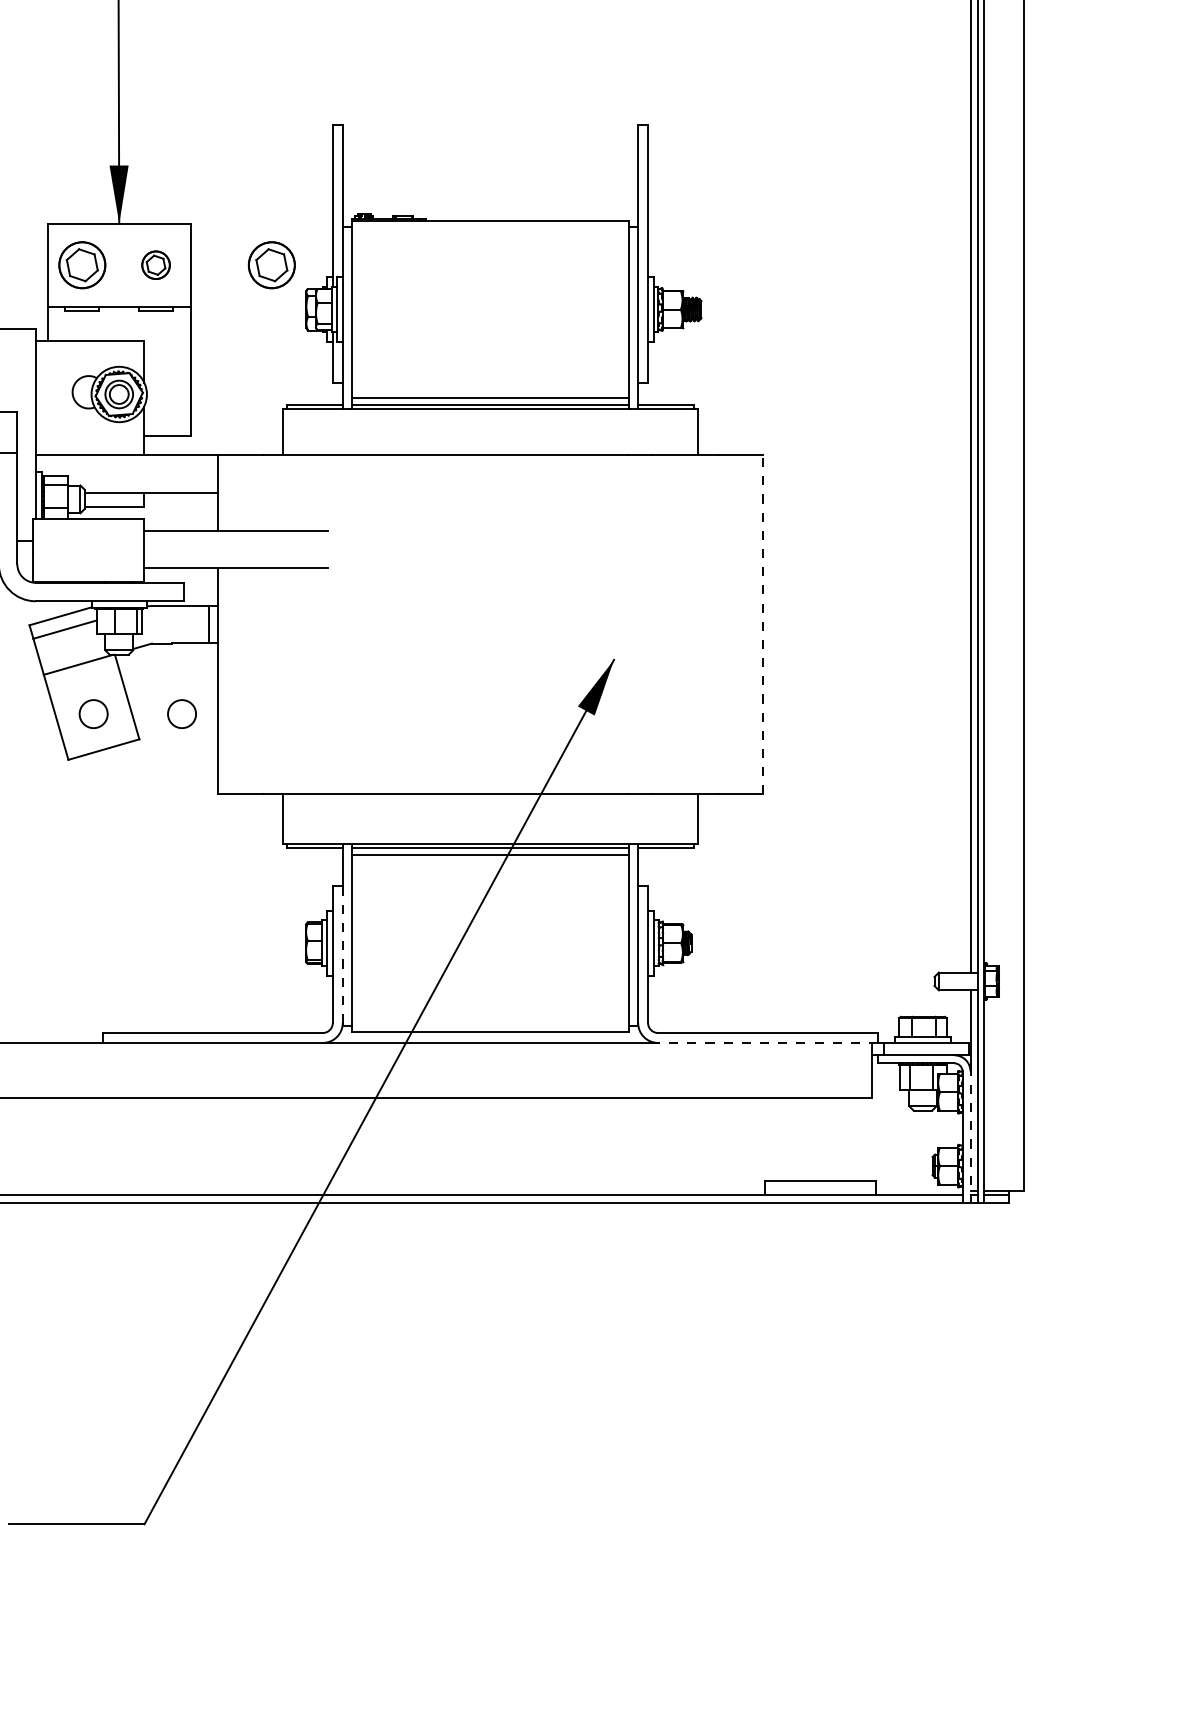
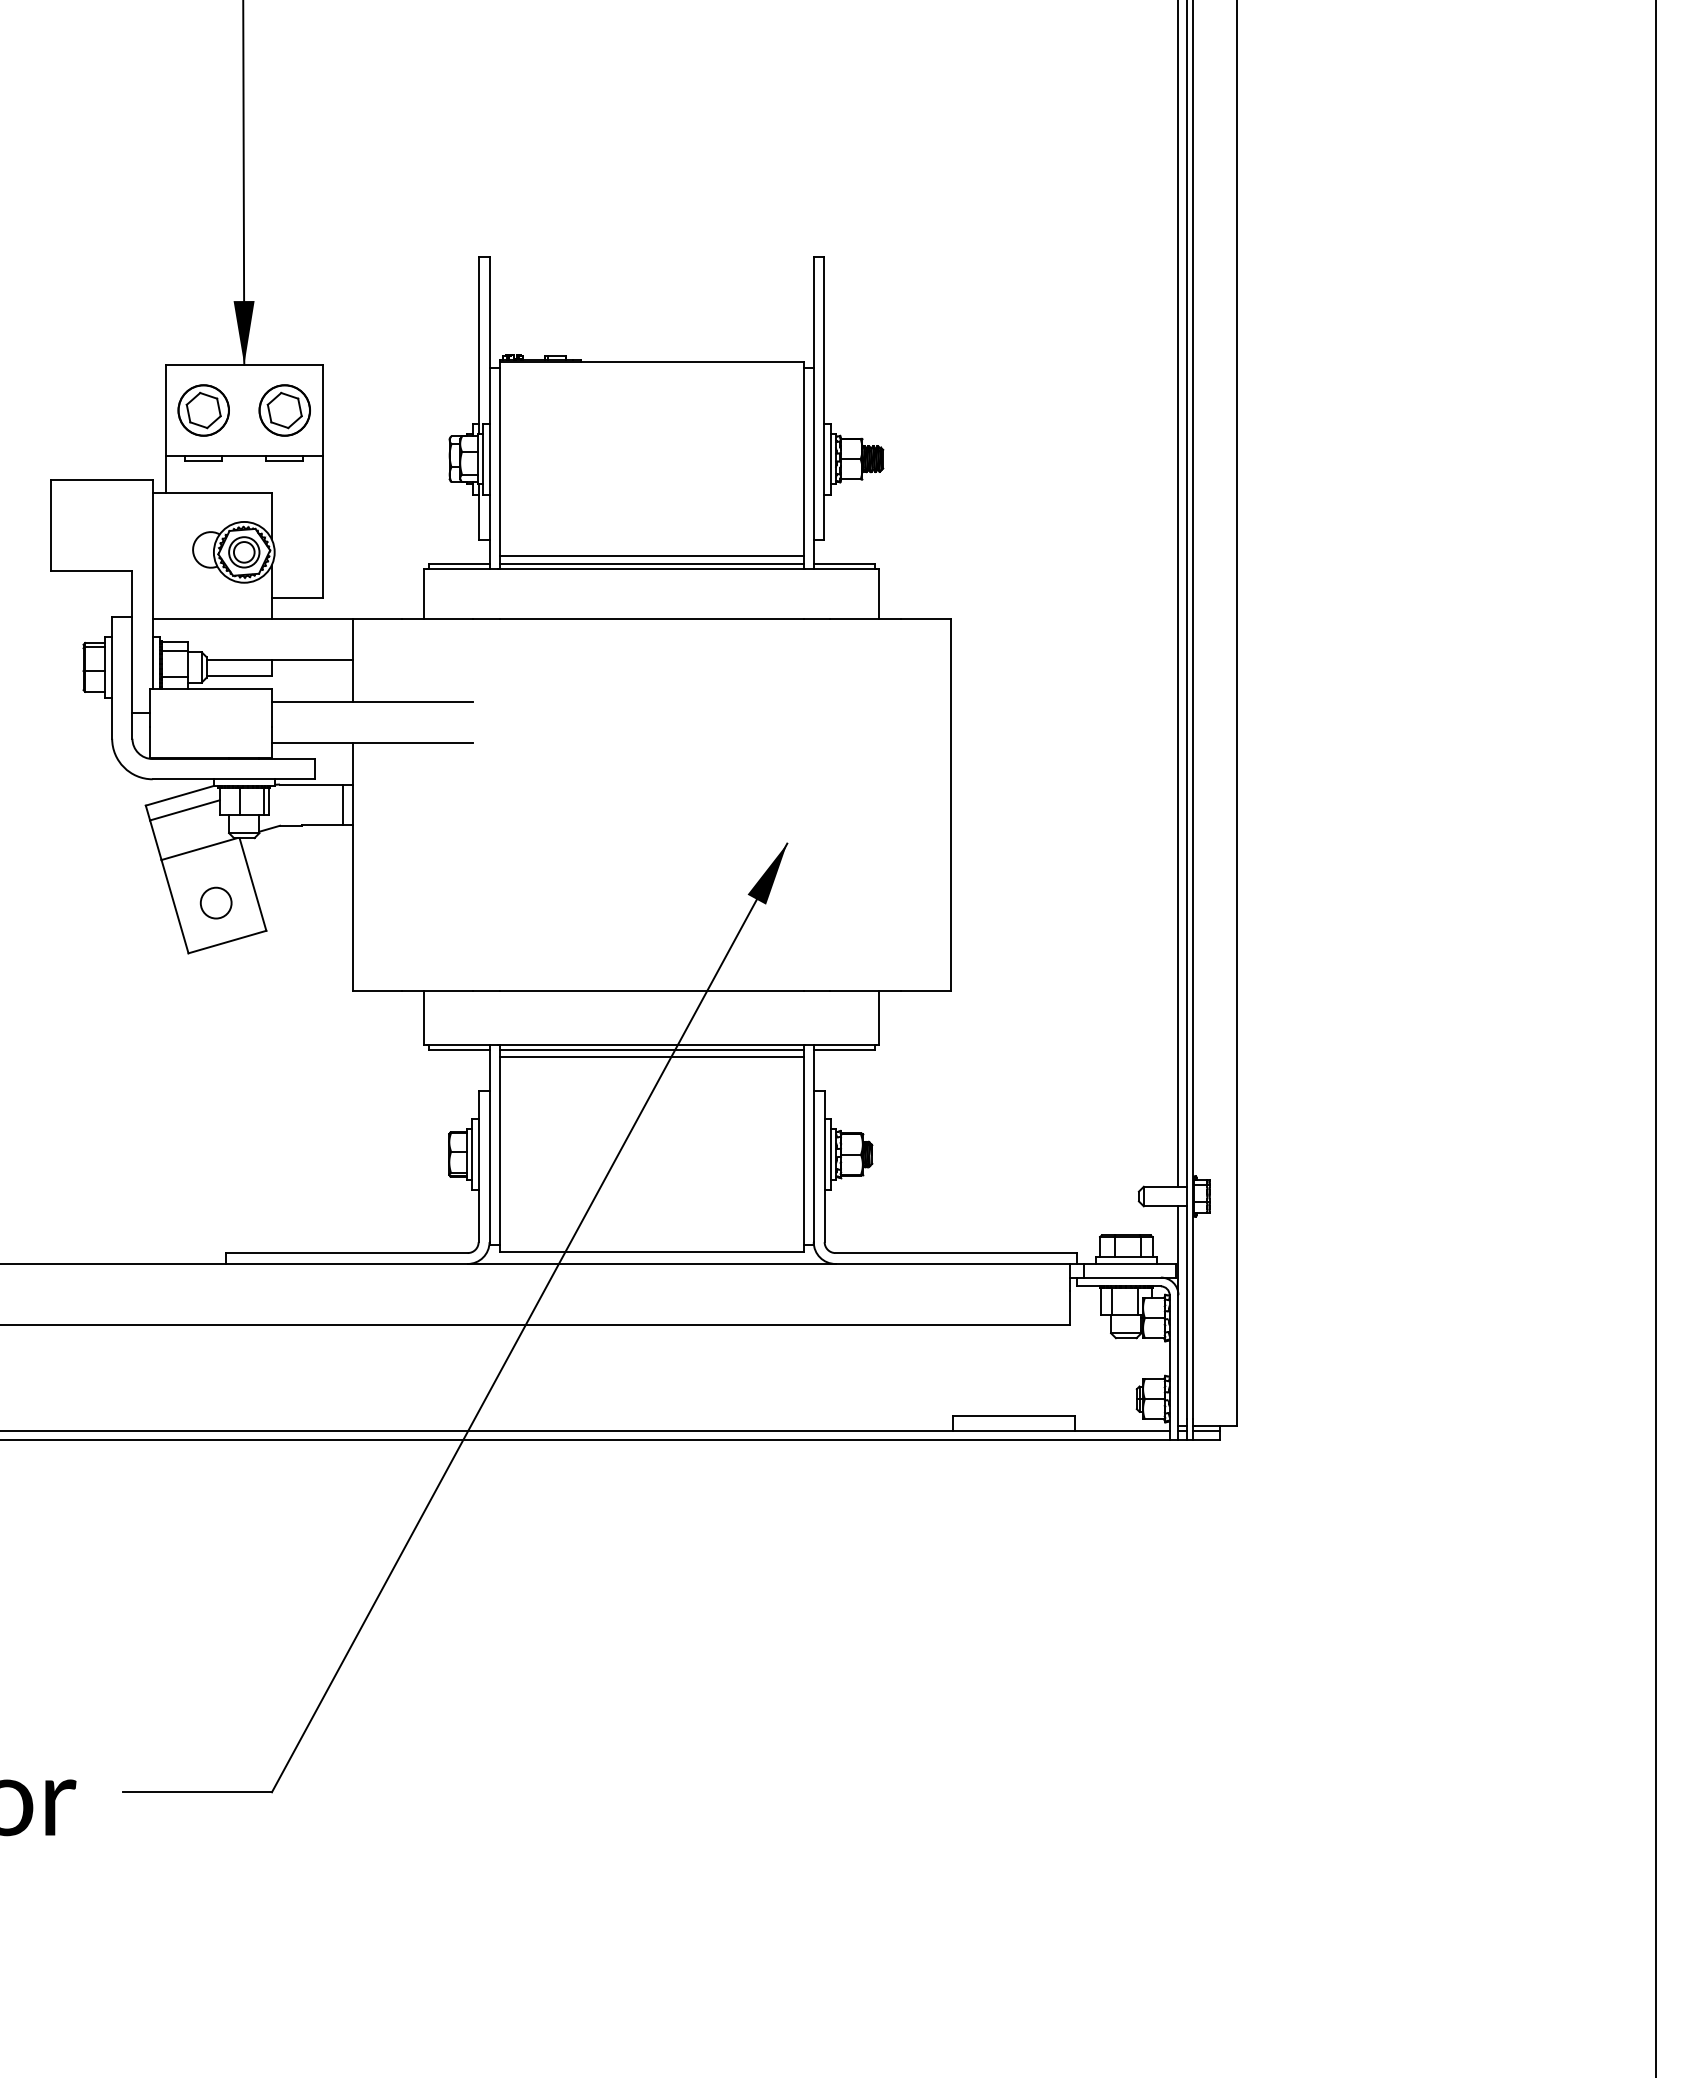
part: (155, 265) -> (284, 410), size x1.67
part: (271, 265) -> (411, 410), removed
line: (762, 624) -> (950, 804), dashed -> solid
circle: (181, 713) -> (312, 902), removed
line: (342, 954) -> (489, 1166), dashed -> solid
line: (768, 1042) -> (956, 1263), dashed -> solid
line: (970, 1136) -> (1178, 1366), dashed -> solid

